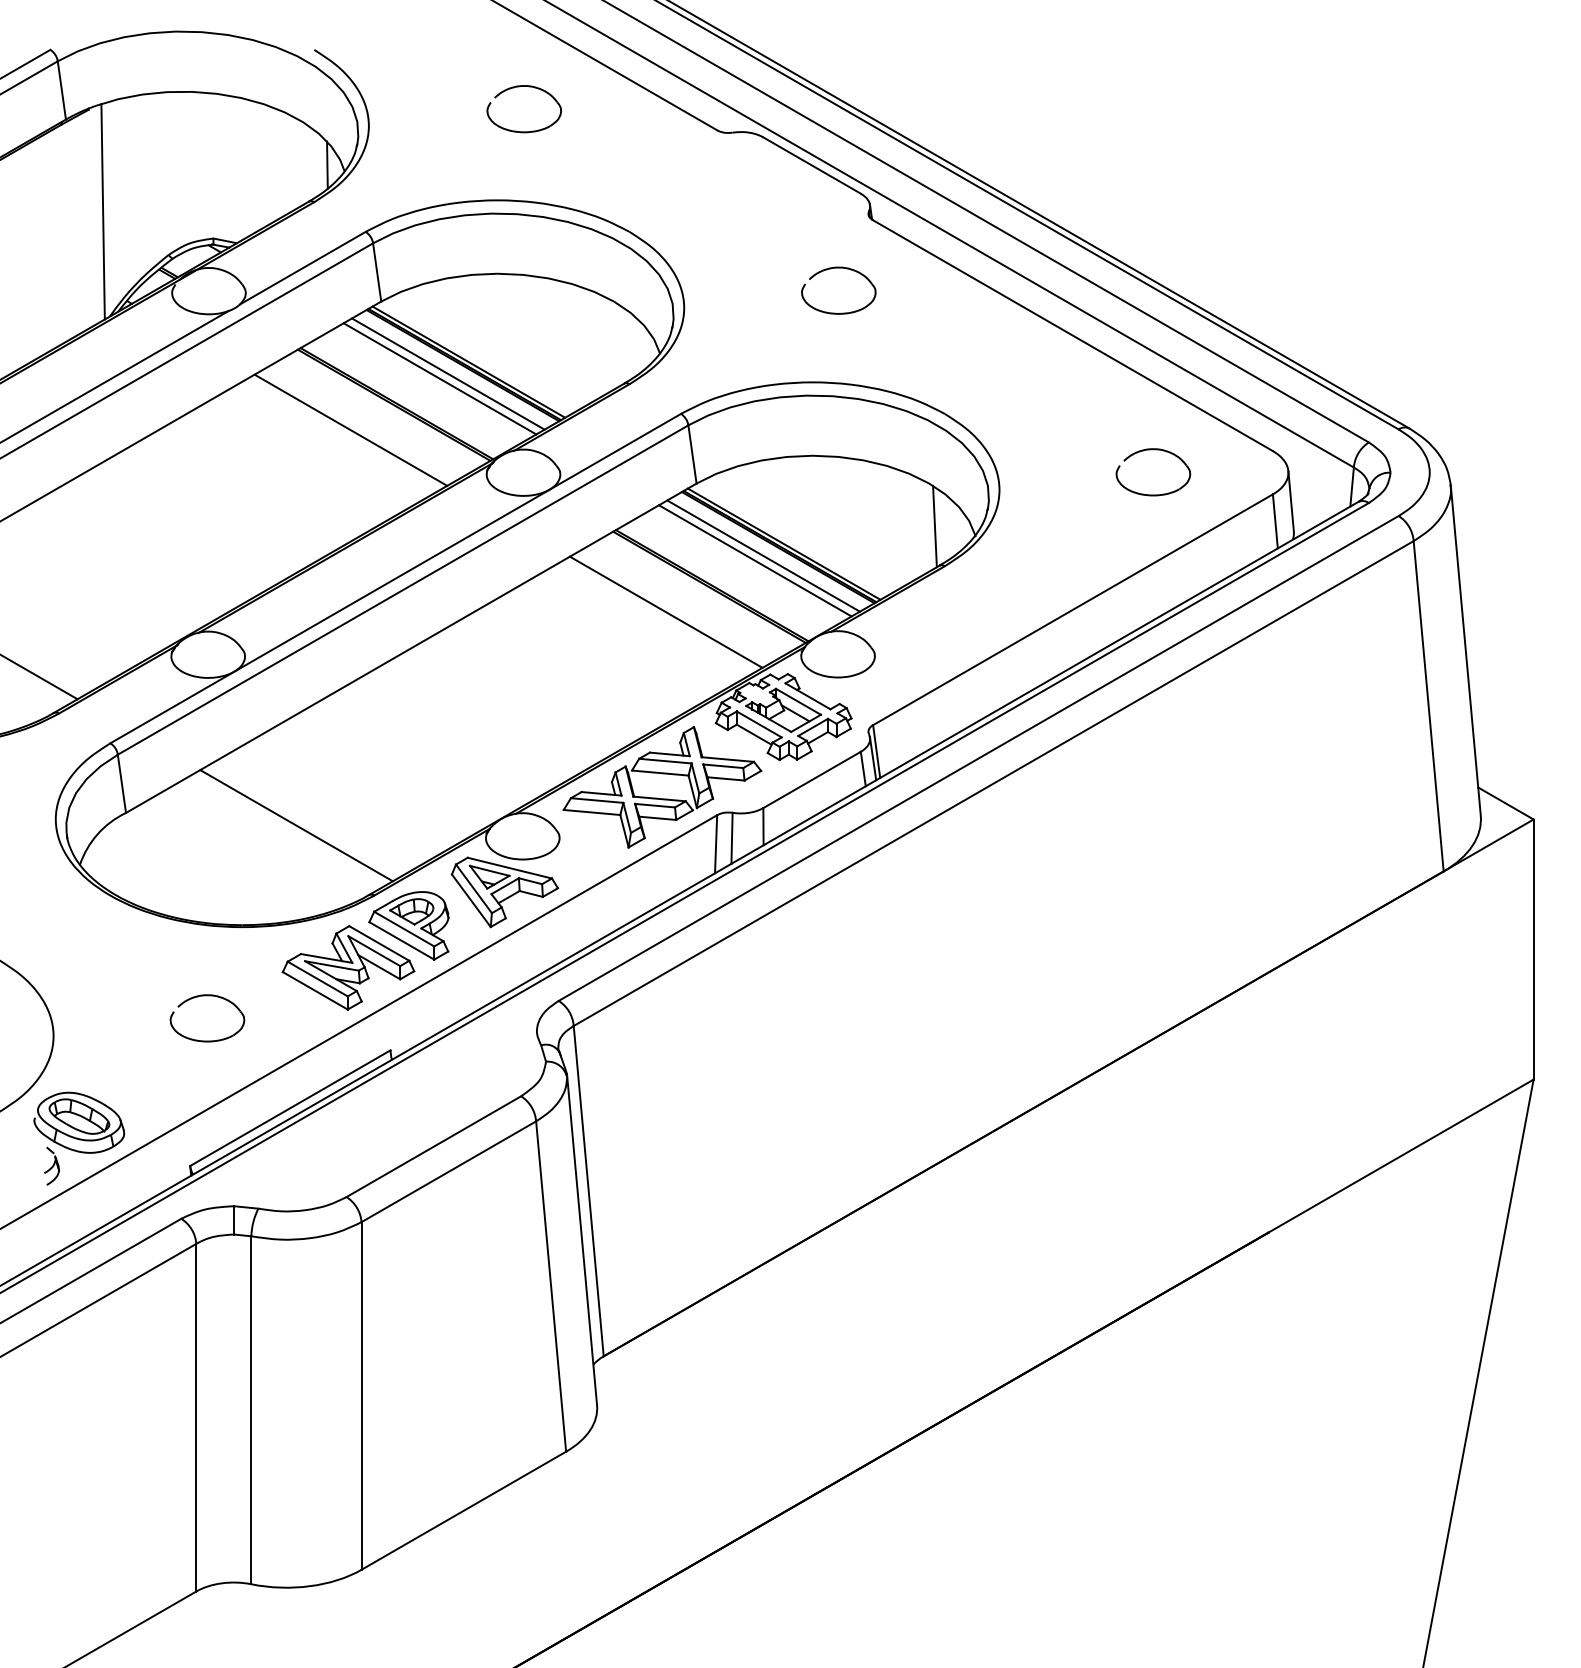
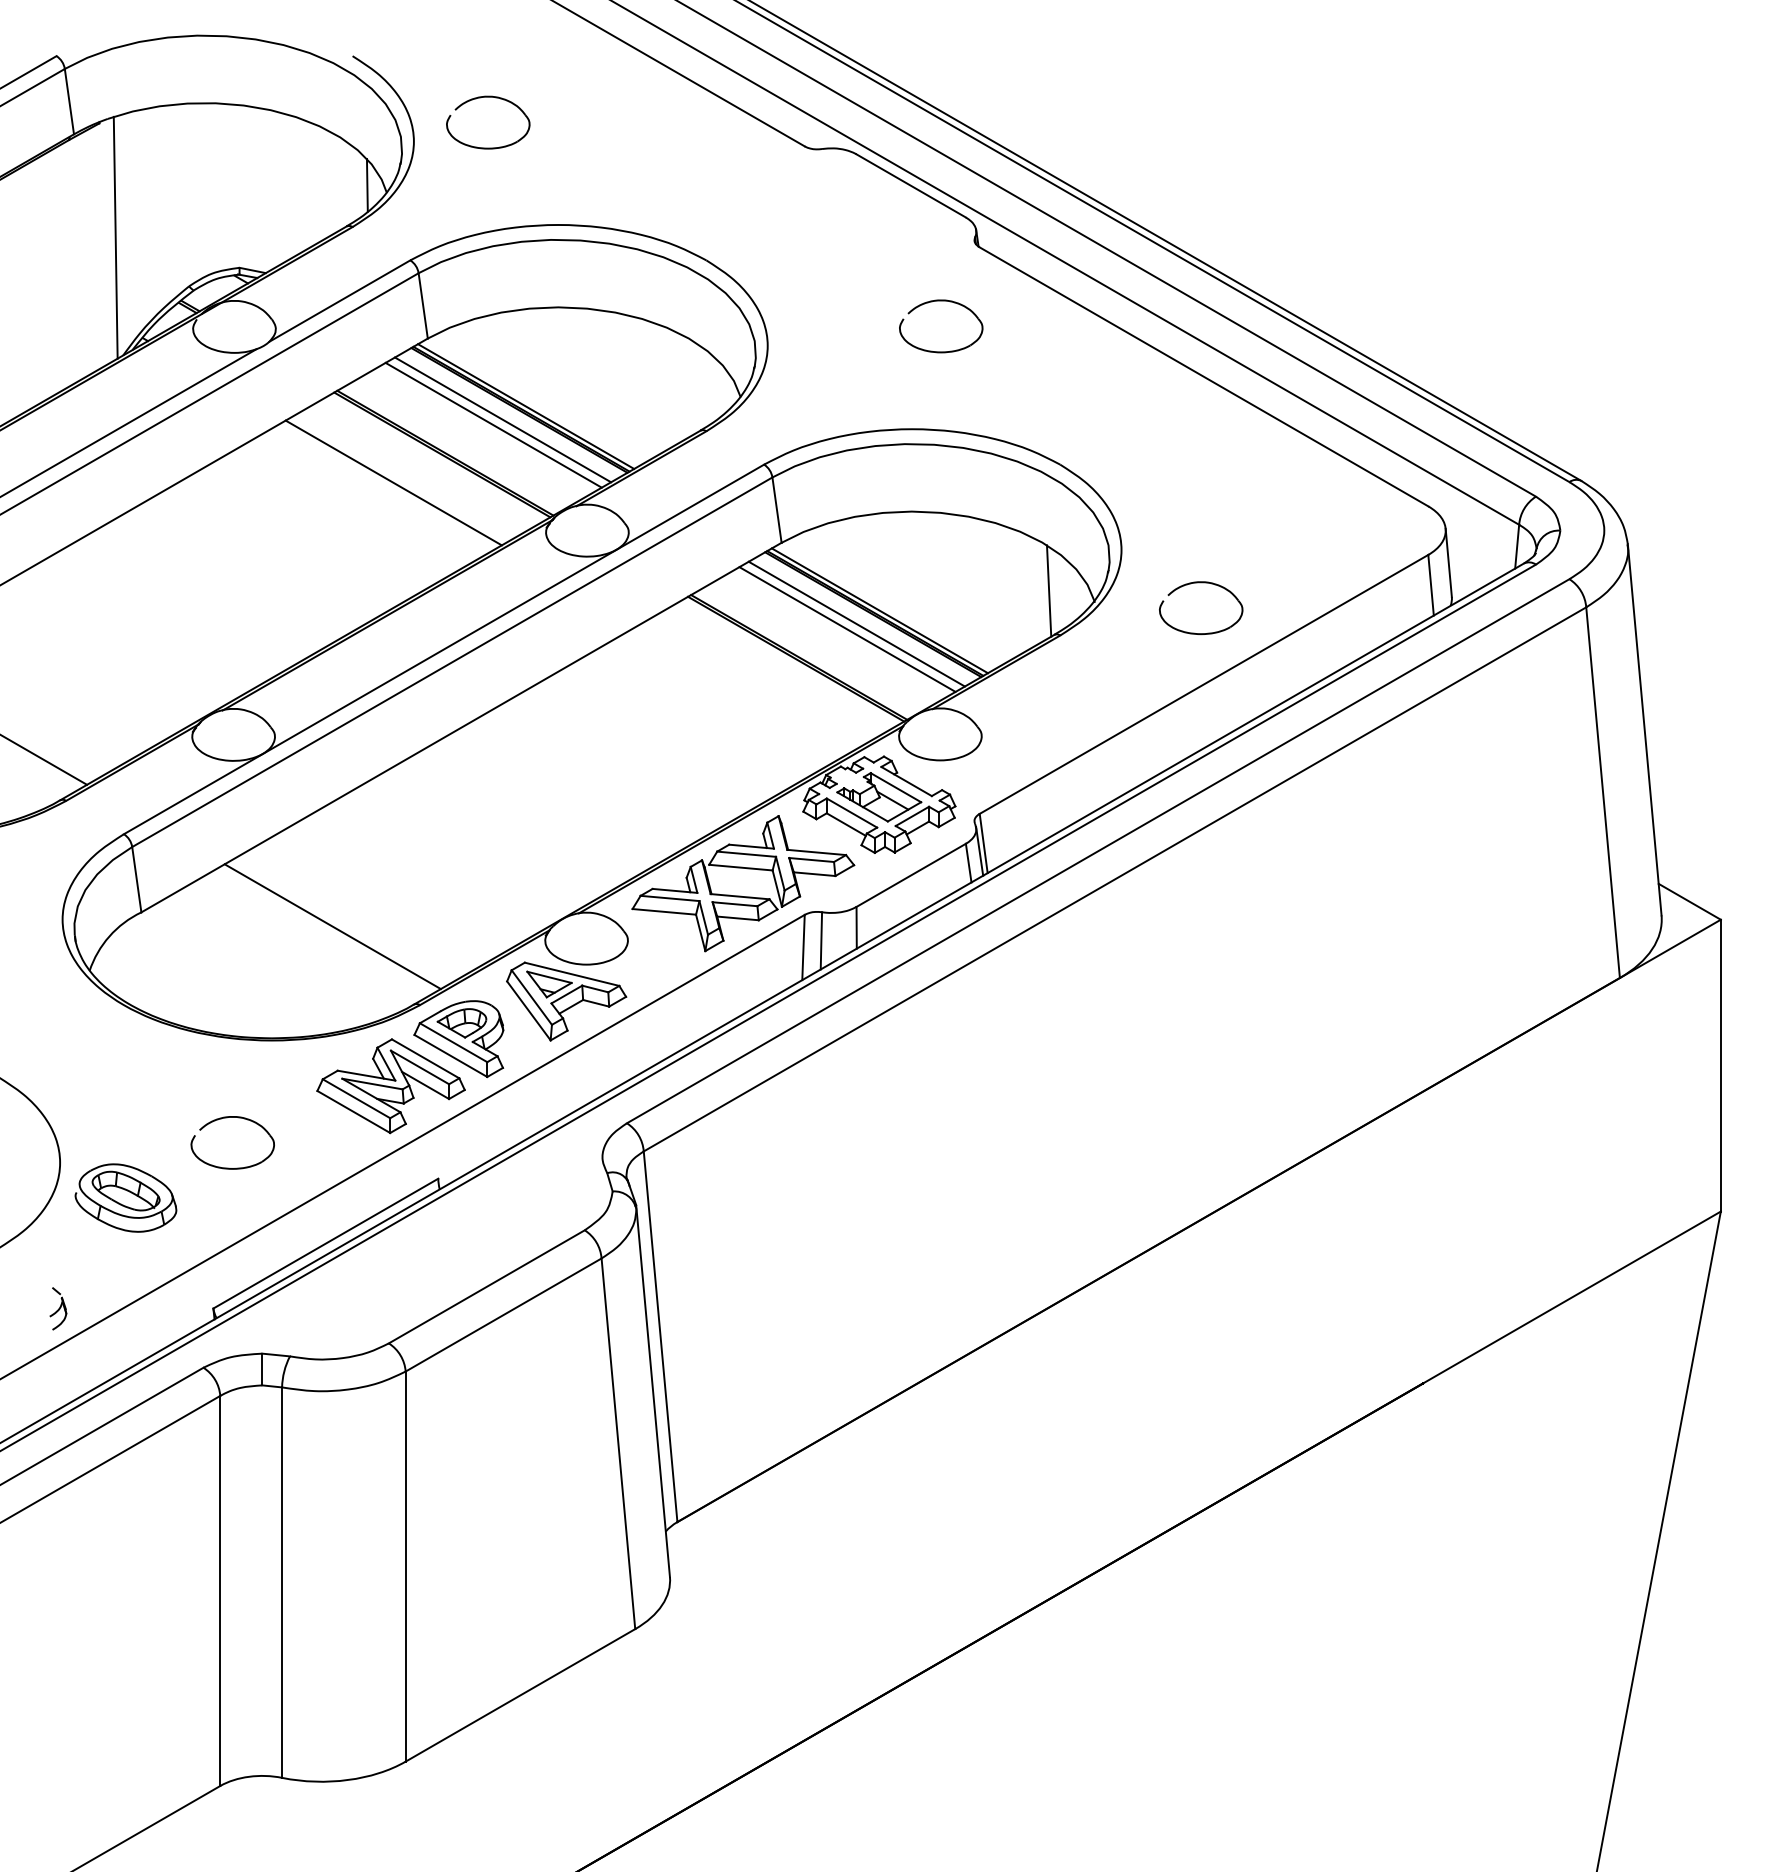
part: (524, 86) -> (488, 97), moved
part: (1159, 494) -> (1207, 632), moved
line: (666, 611) -> (747, 686), removed
part: (78, 1122) -> (125, 1197), moved

